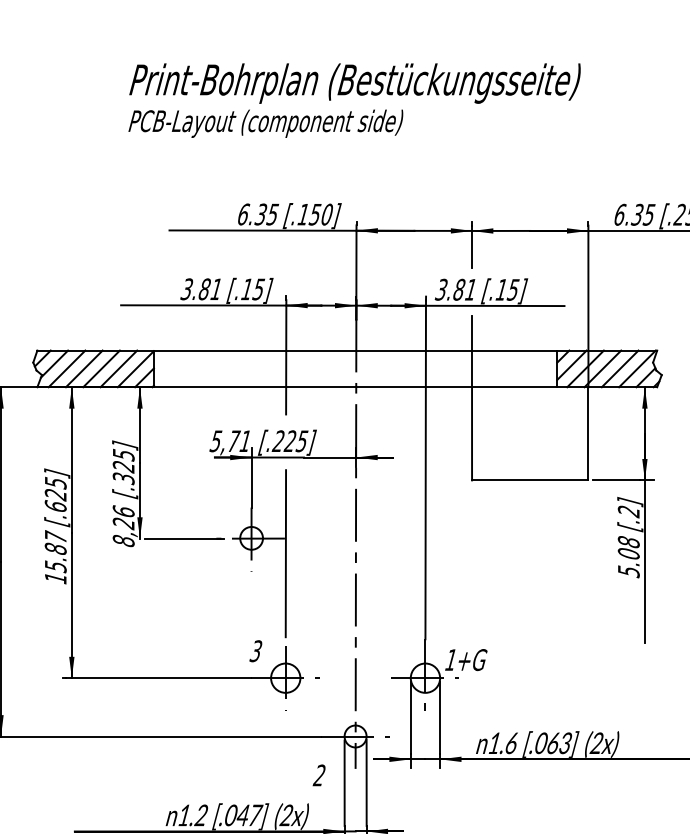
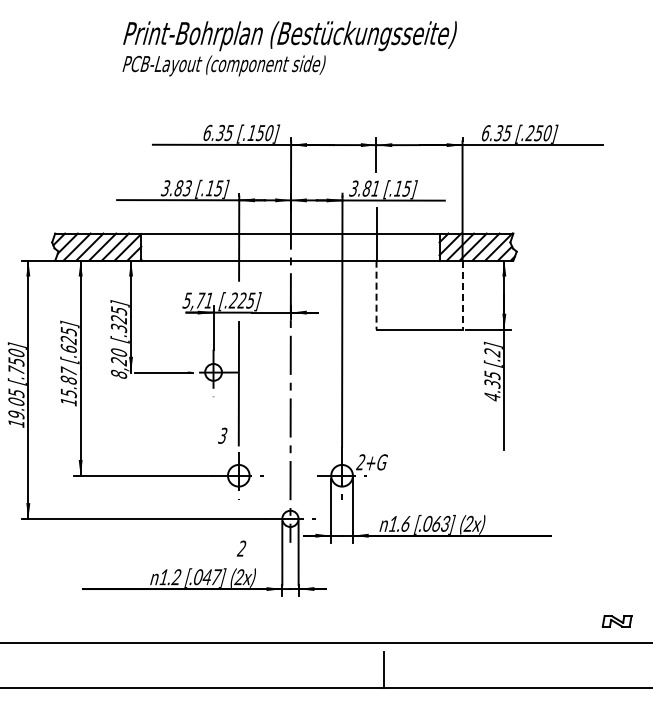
text: (214, 289) -> (186, 188), 3.81 -> 3.83
line: (472, 434) -> (376, 295), solid -> dashed
line: (588, 434) -> (462, 295), solid -> dashed
text: (123, 510) -> (118, 351), 8,26 -> 8,20
text: (628, 556) -> (492, 385), 5.08 -> 4.35
text: (255, 650) -> (222, 435), moved
text: (450, 660) -> (360, 462), 1+G -> 2+G
text: (319, 775) -> (241, 548), moved

